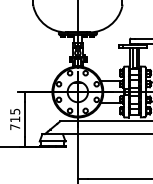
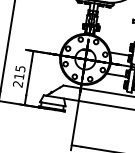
text: (15, 127) -> (18, 84), 715 -> 215

